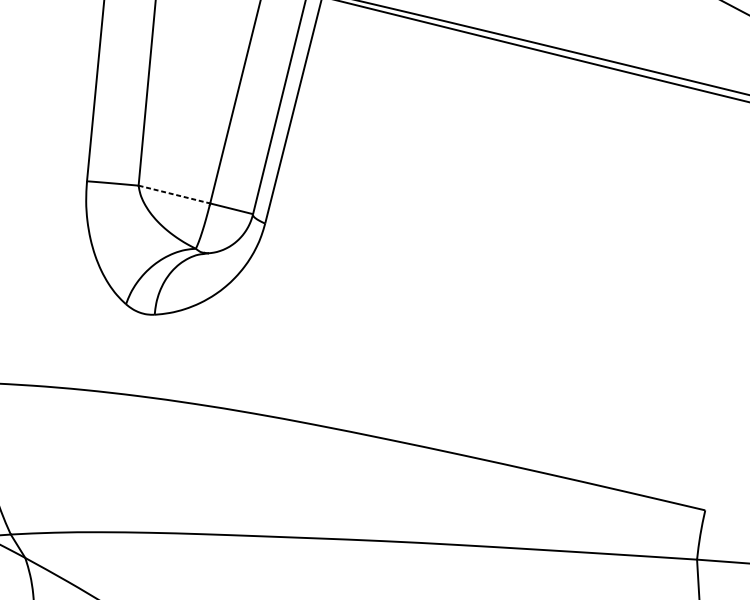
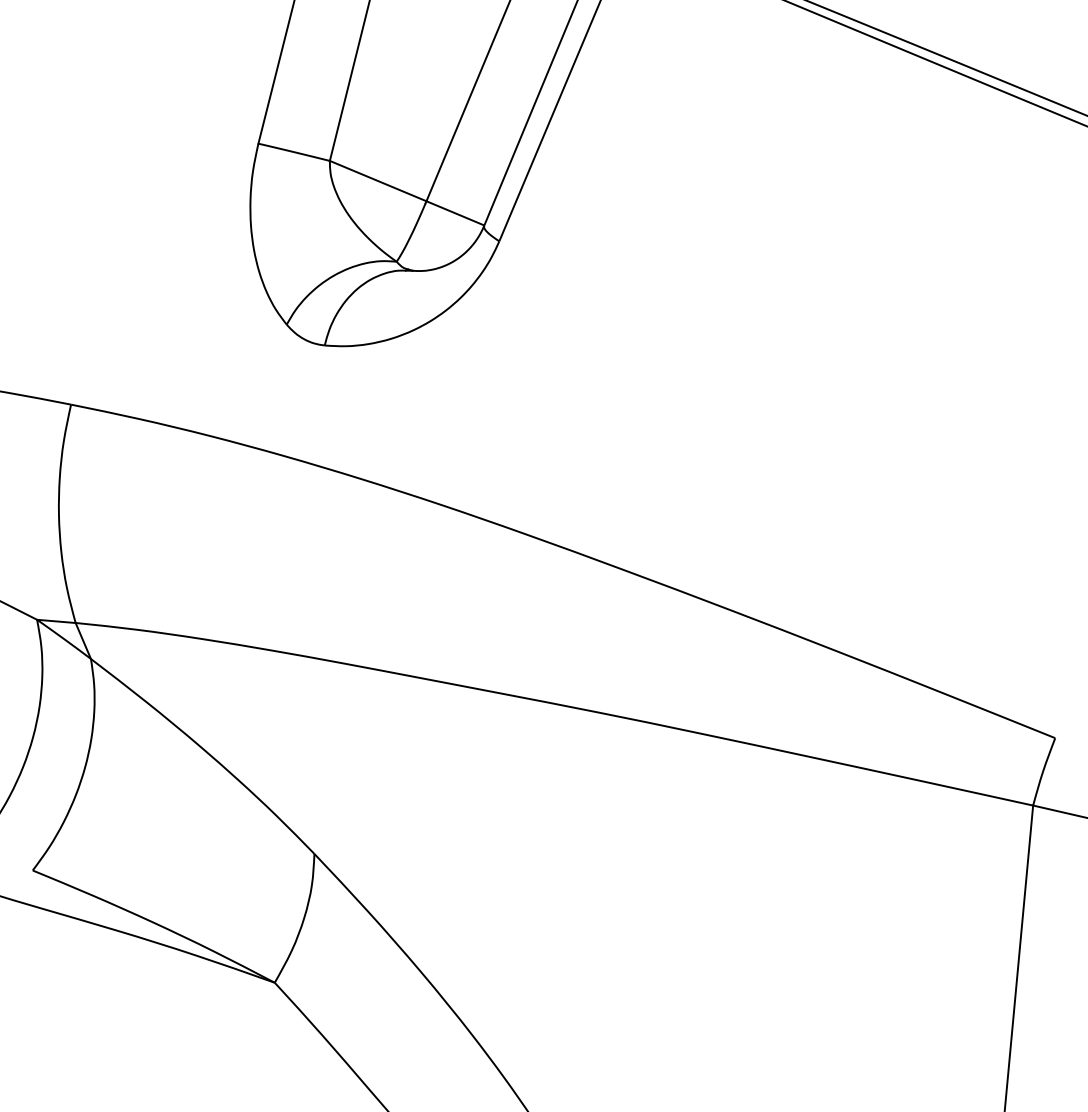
line: (174, 194) -> (378, 181), dashed -> solid

